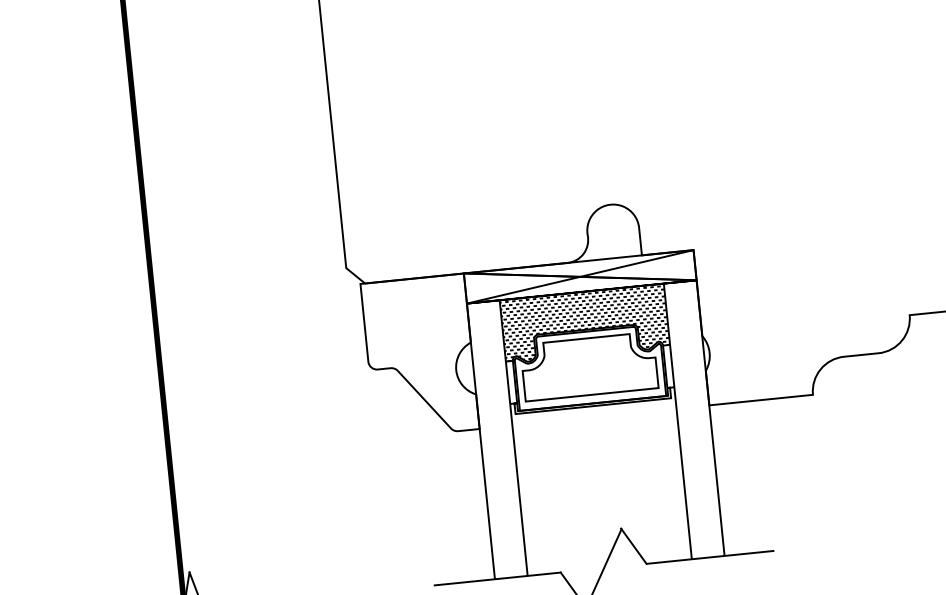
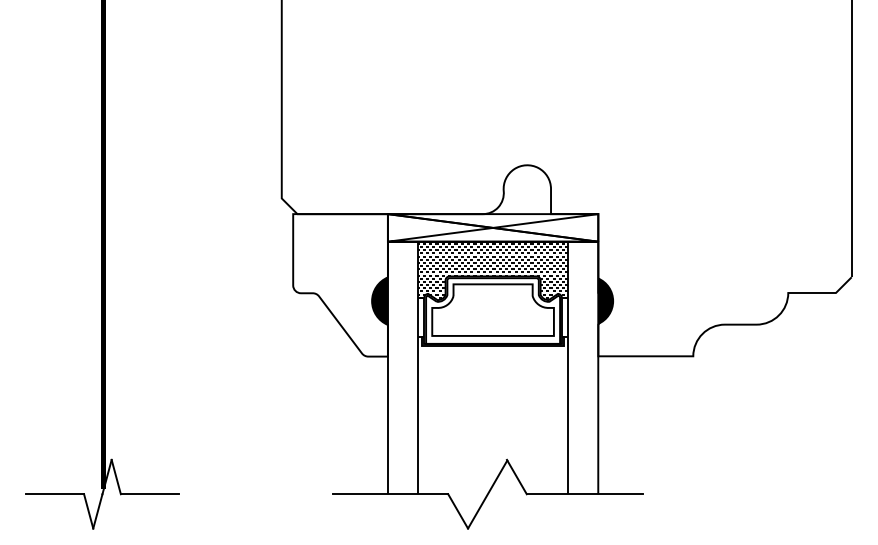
fill: (712, 343) -> (606, 300), added
fill: (464, 368) -> (379, 300), added

